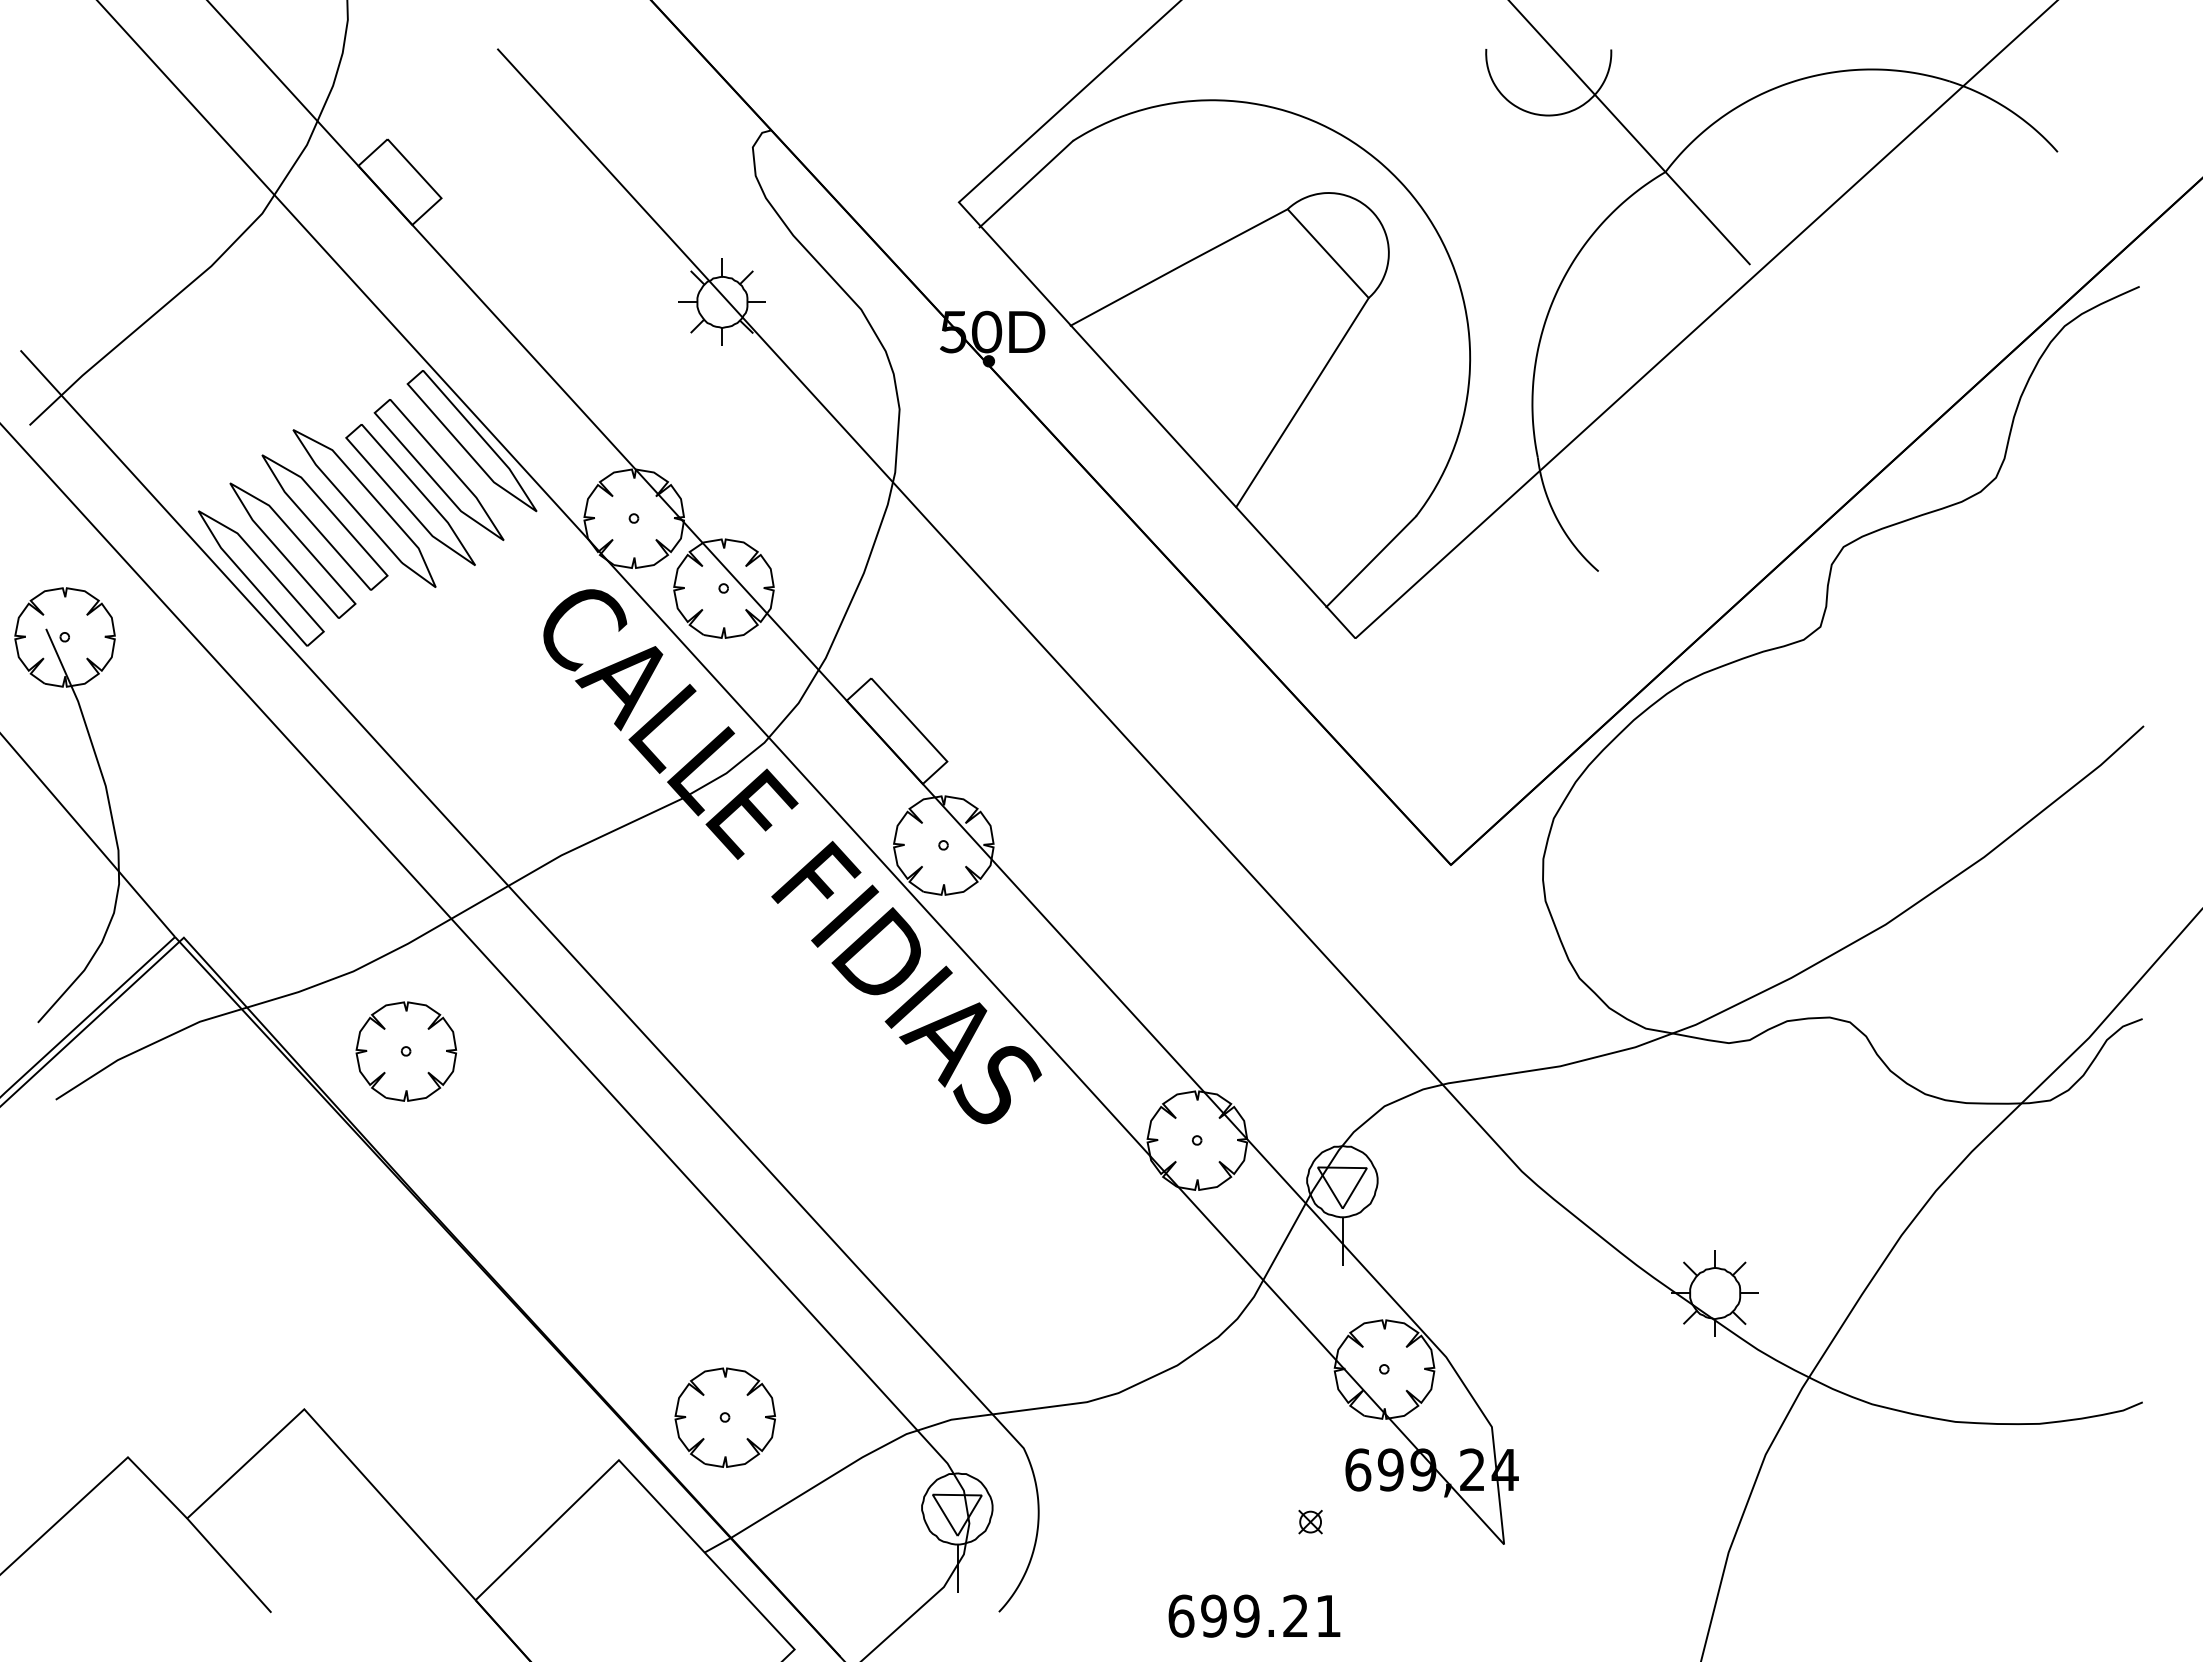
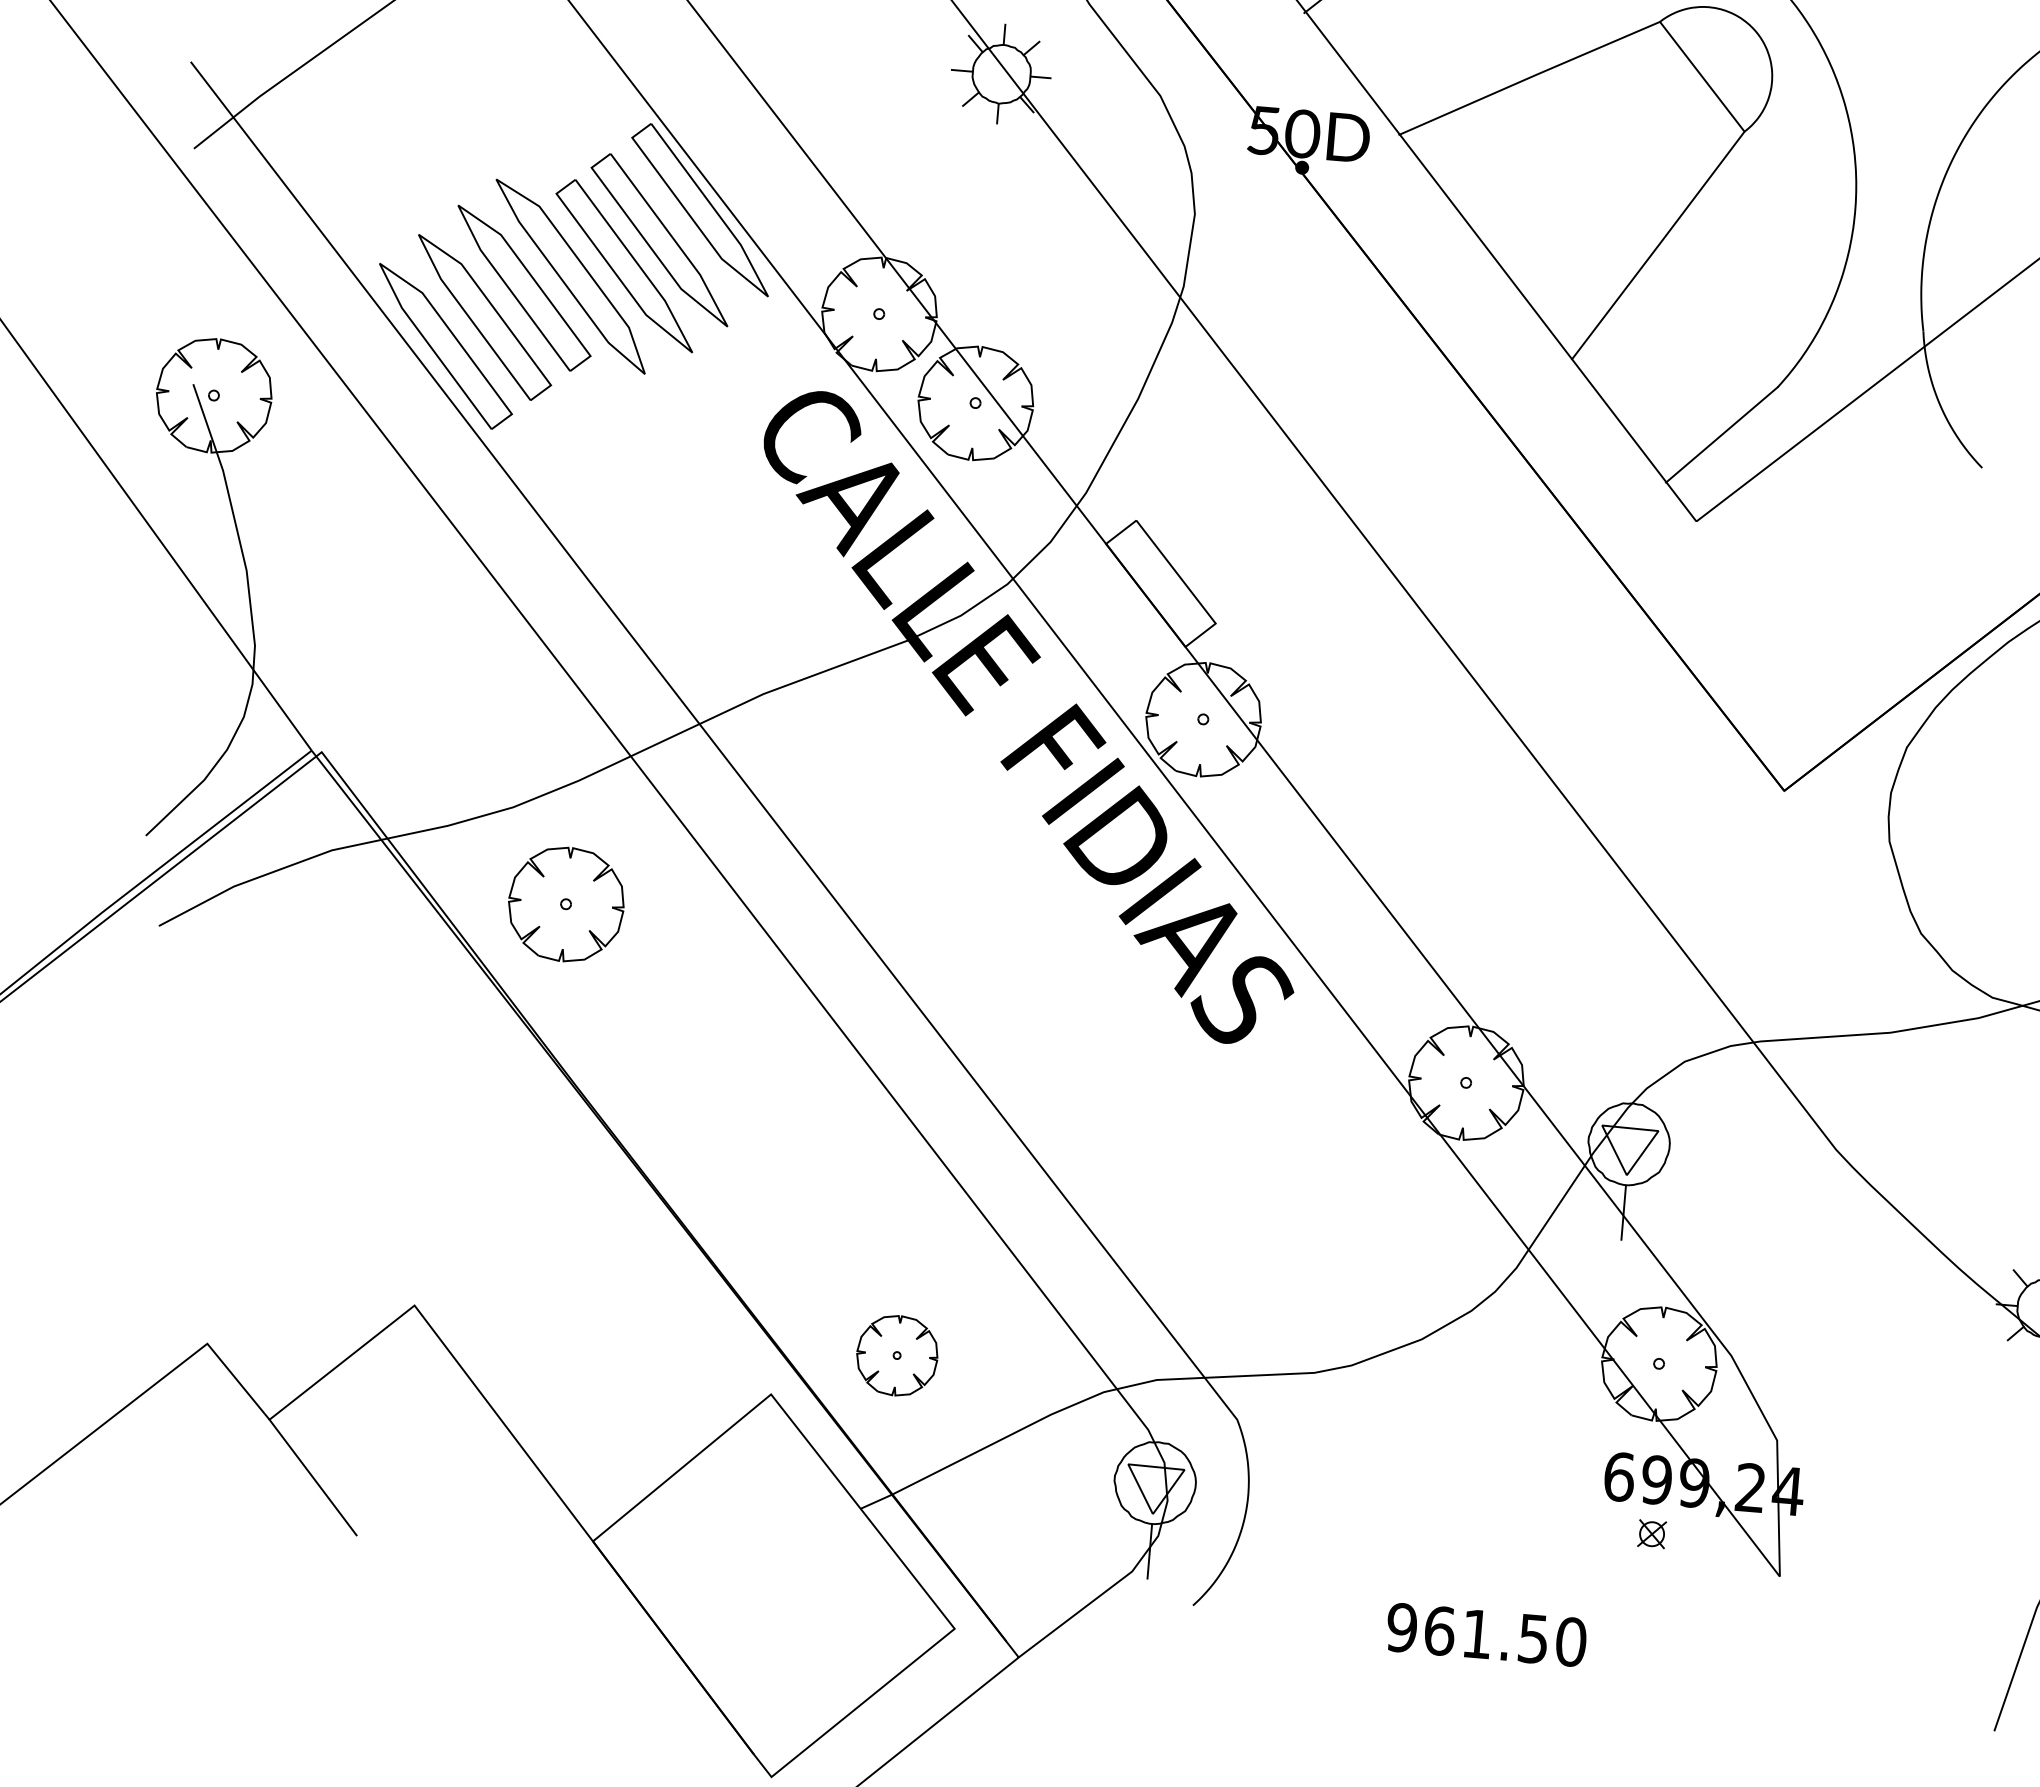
part: (724, 1417) -> (896, 1355), size x0.7
part: (1310, 1521) -> (1652, 1533), moved
text: (1254, 1615) -> (1486, 1634), 699.21 -> 961.50

